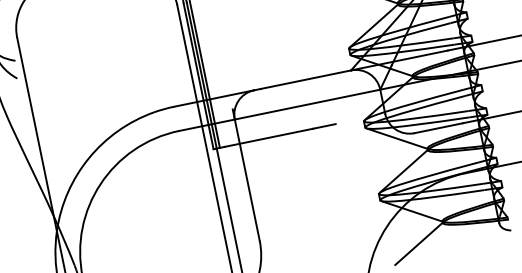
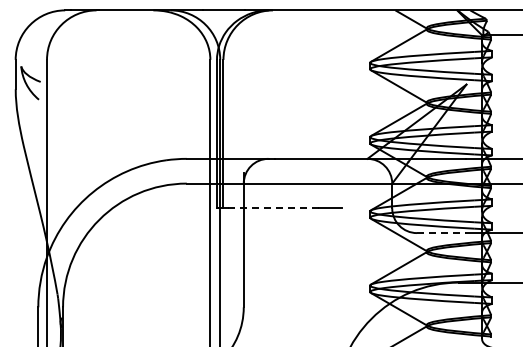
line: (438, 128) -> (441, 233), solid -> dashed
line: (268, 137) -> (273, 208), solid -> dashed

